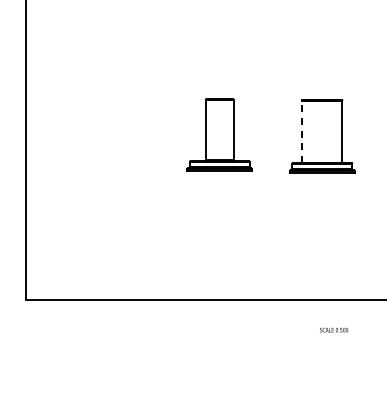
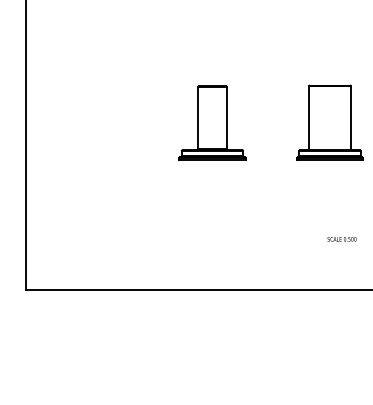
line: (302, 131) -> (309, 117), dashed -> solid
part: (219, 134) -> (212, 122), moved
text: (334, 329) -> (342, 238), moved

